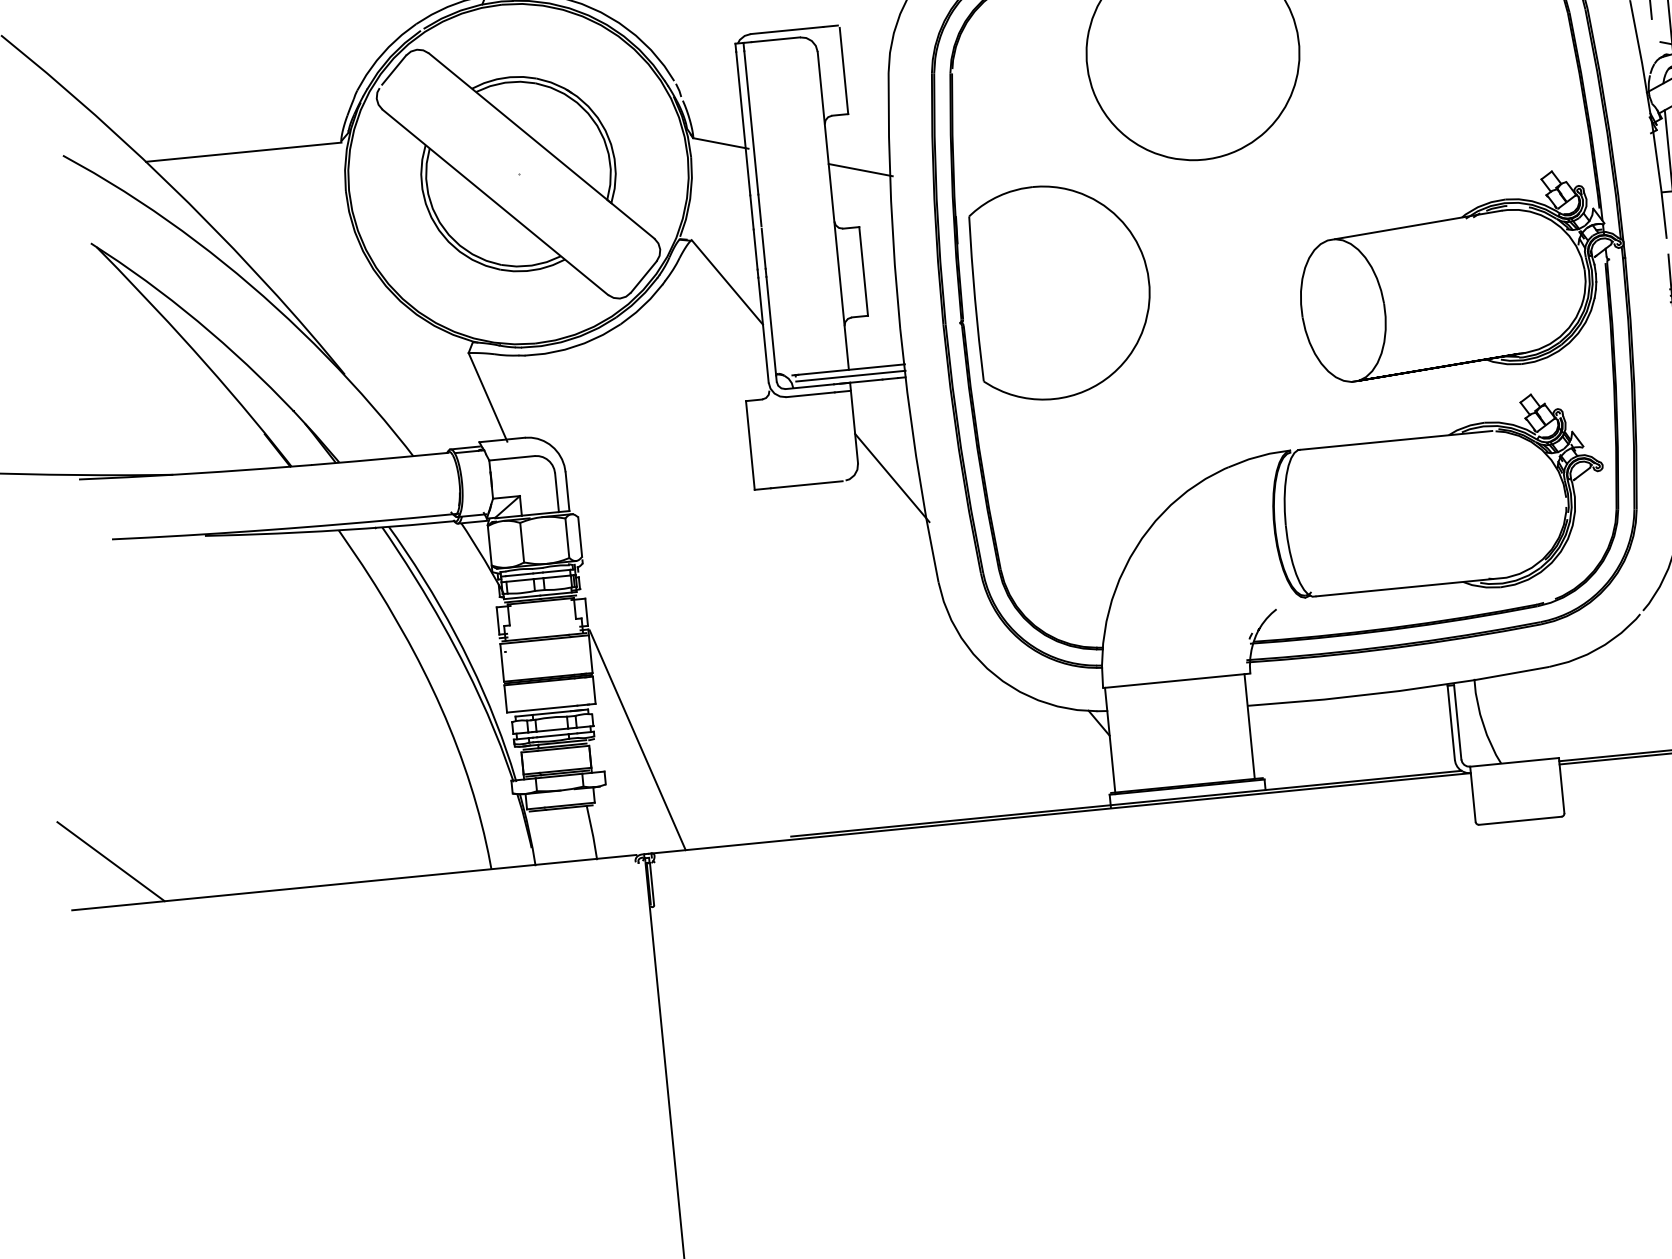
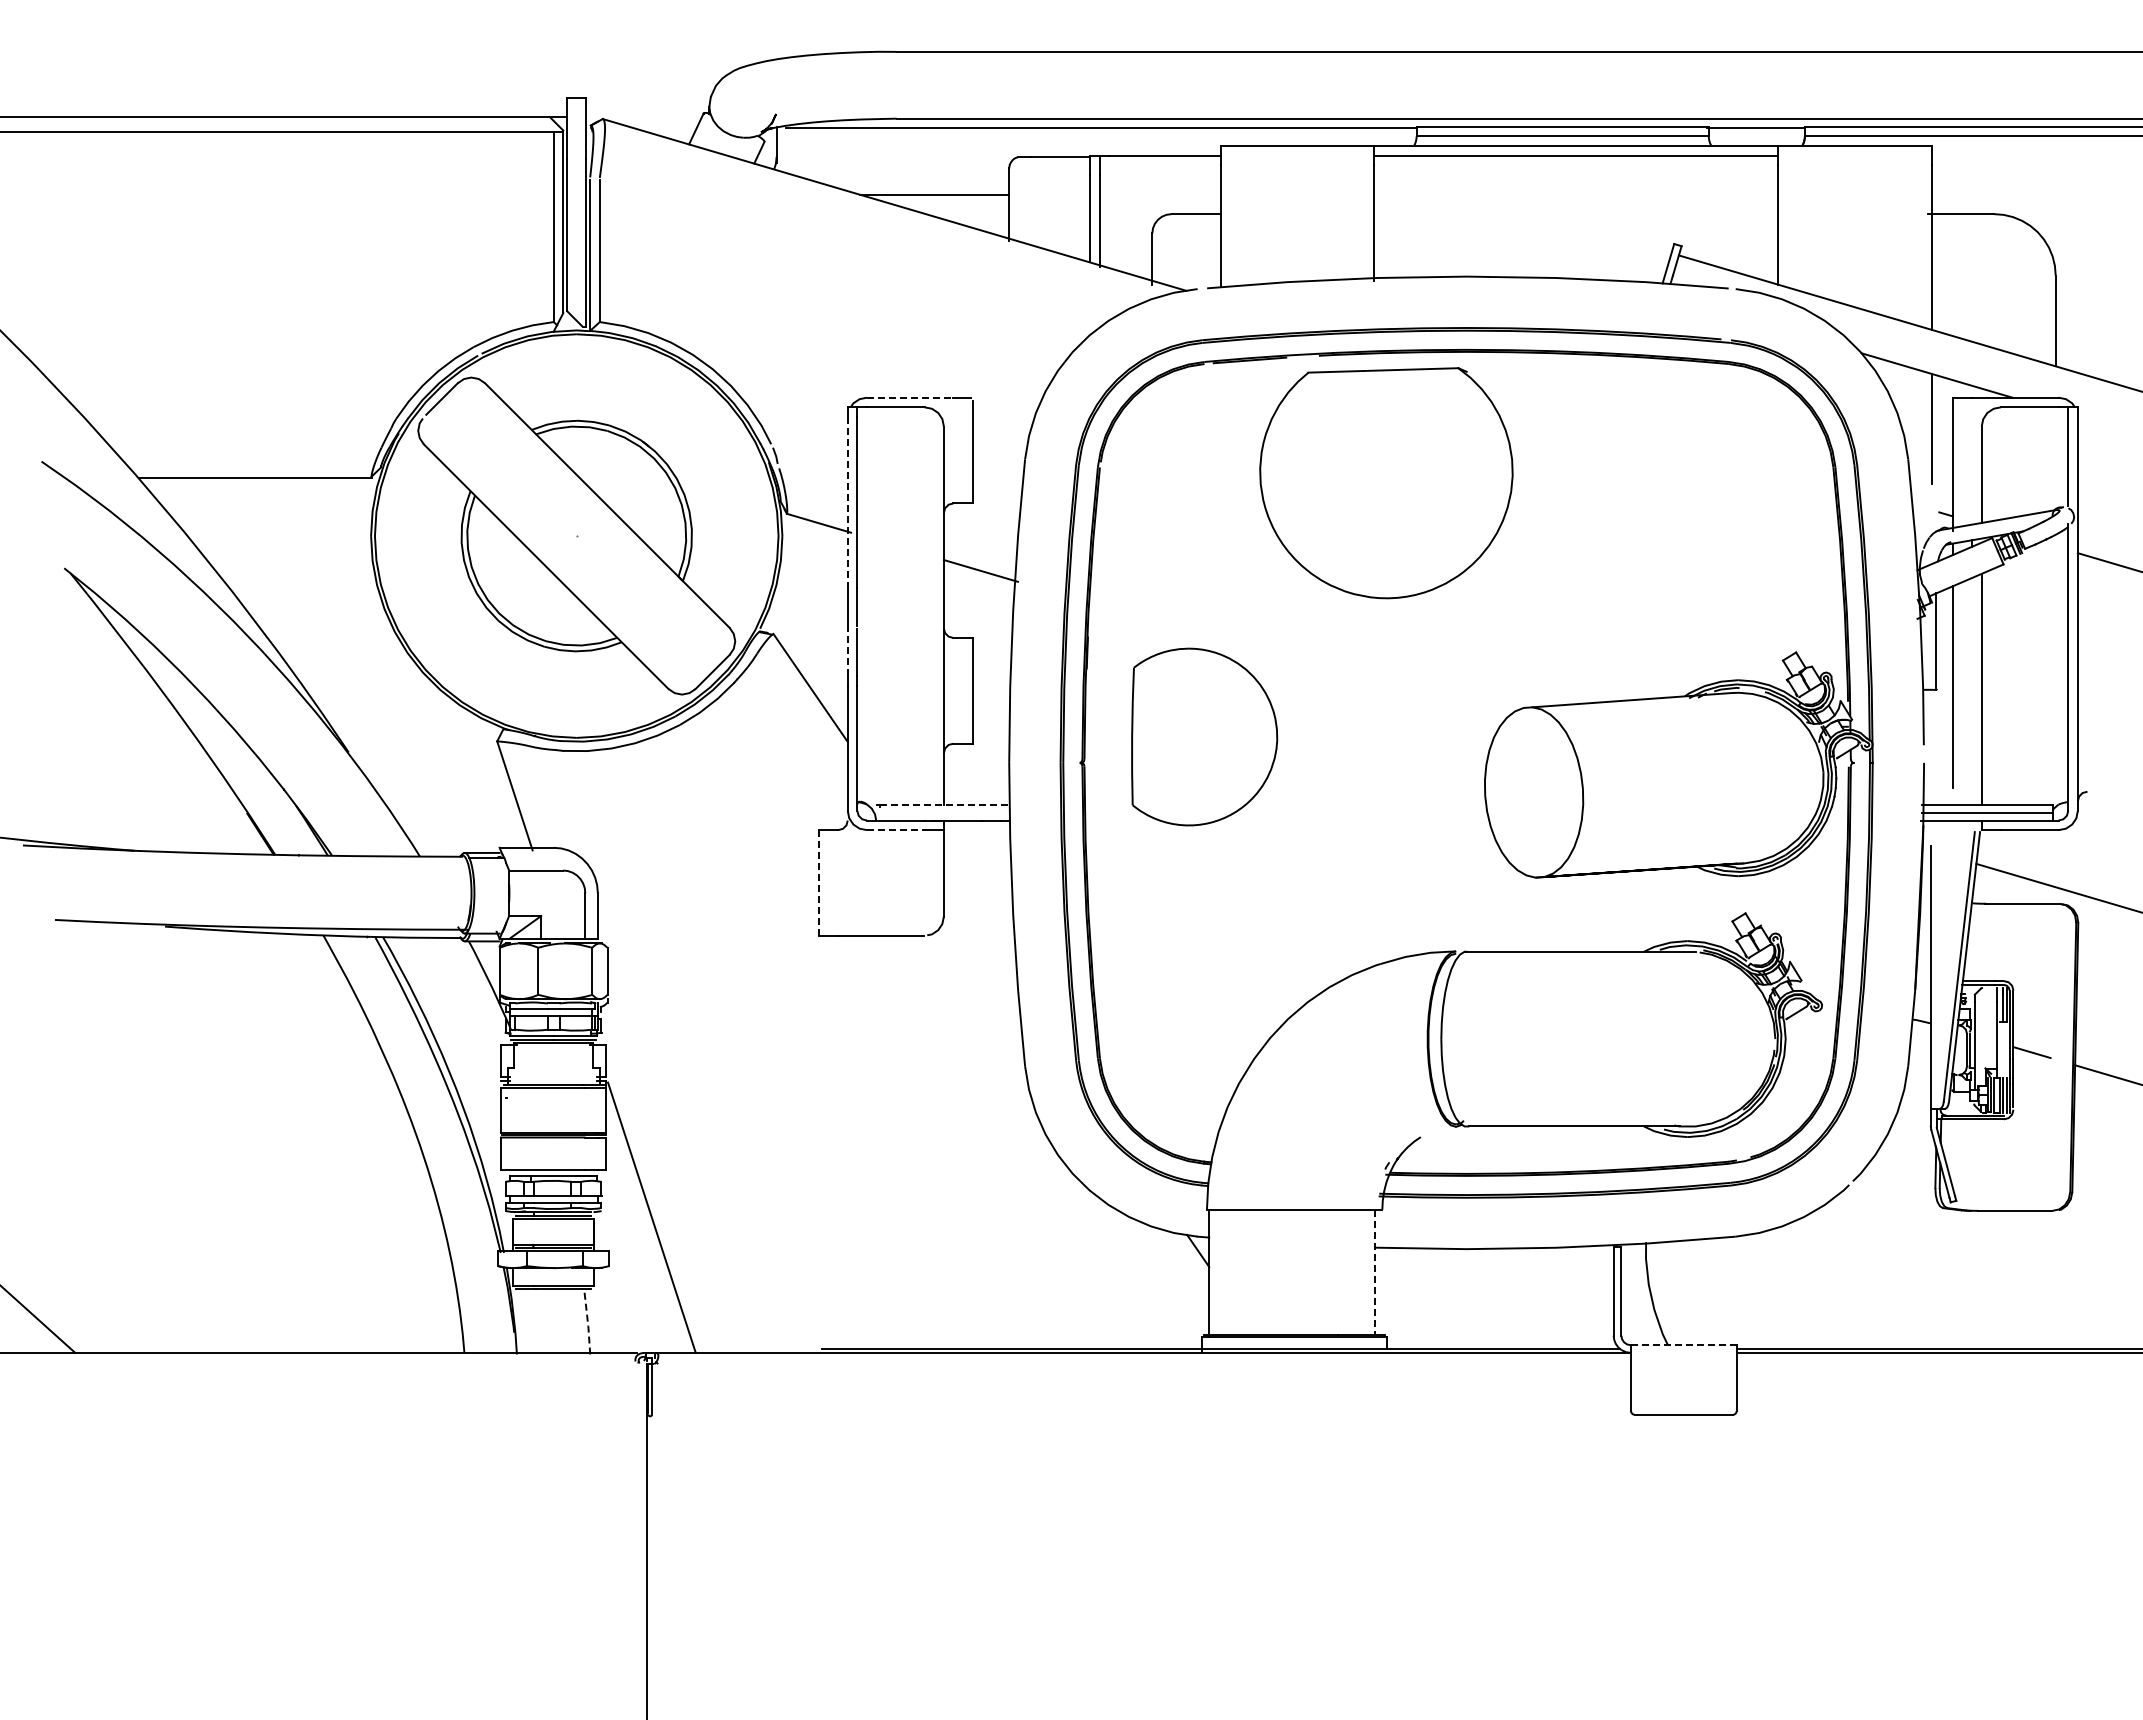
line: (787, 30) -> (910, 397), solid -> dashed
line: (743, 124) -> (847, 503), solid -> dashed
line: (755, 249) -> (847, 652), solid -> dashed
part: (1062, 290) -> (1204, 736), size x0.7
line: (851, 369) -> (946, 805), solid -> dashed
line: (850, 375) -> (945, 812), removed
line: (810, 395) -> (895, 830), solid -> dashed
line: (750, 445) -> (818, 883), solid -> dashed
line: (892, 477) -> (982, 937), removed
line: (1249, 726) -> (1375, 1272), solid -> dashed
line: (1514, 762) -> (1683, 1345), solid -> dashed
line: (592, 832) -> (587, 1321), solid -> dashed

